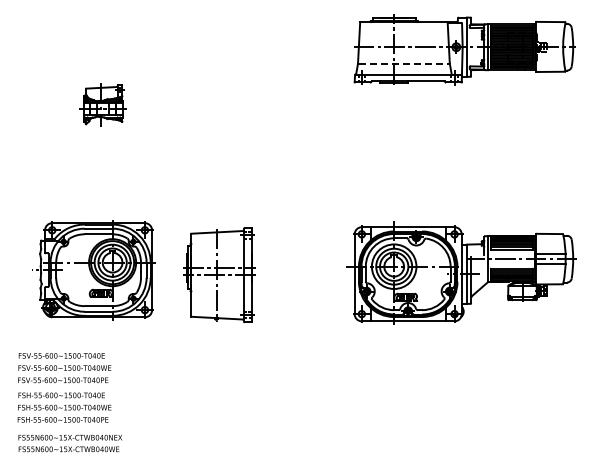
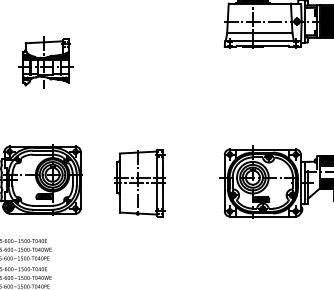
line: (403, 63) -> (259, 33), dashed -> solid
part: (102, 104) -> (45, 62), size x1.67
part: (219, 275) -> (140, 183), moved

